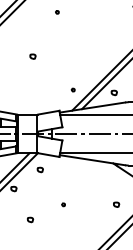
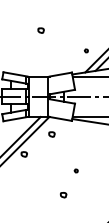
part: (32, 56) -> (40, 30), moved
part: (30, 219) -> (63, 194), moved

